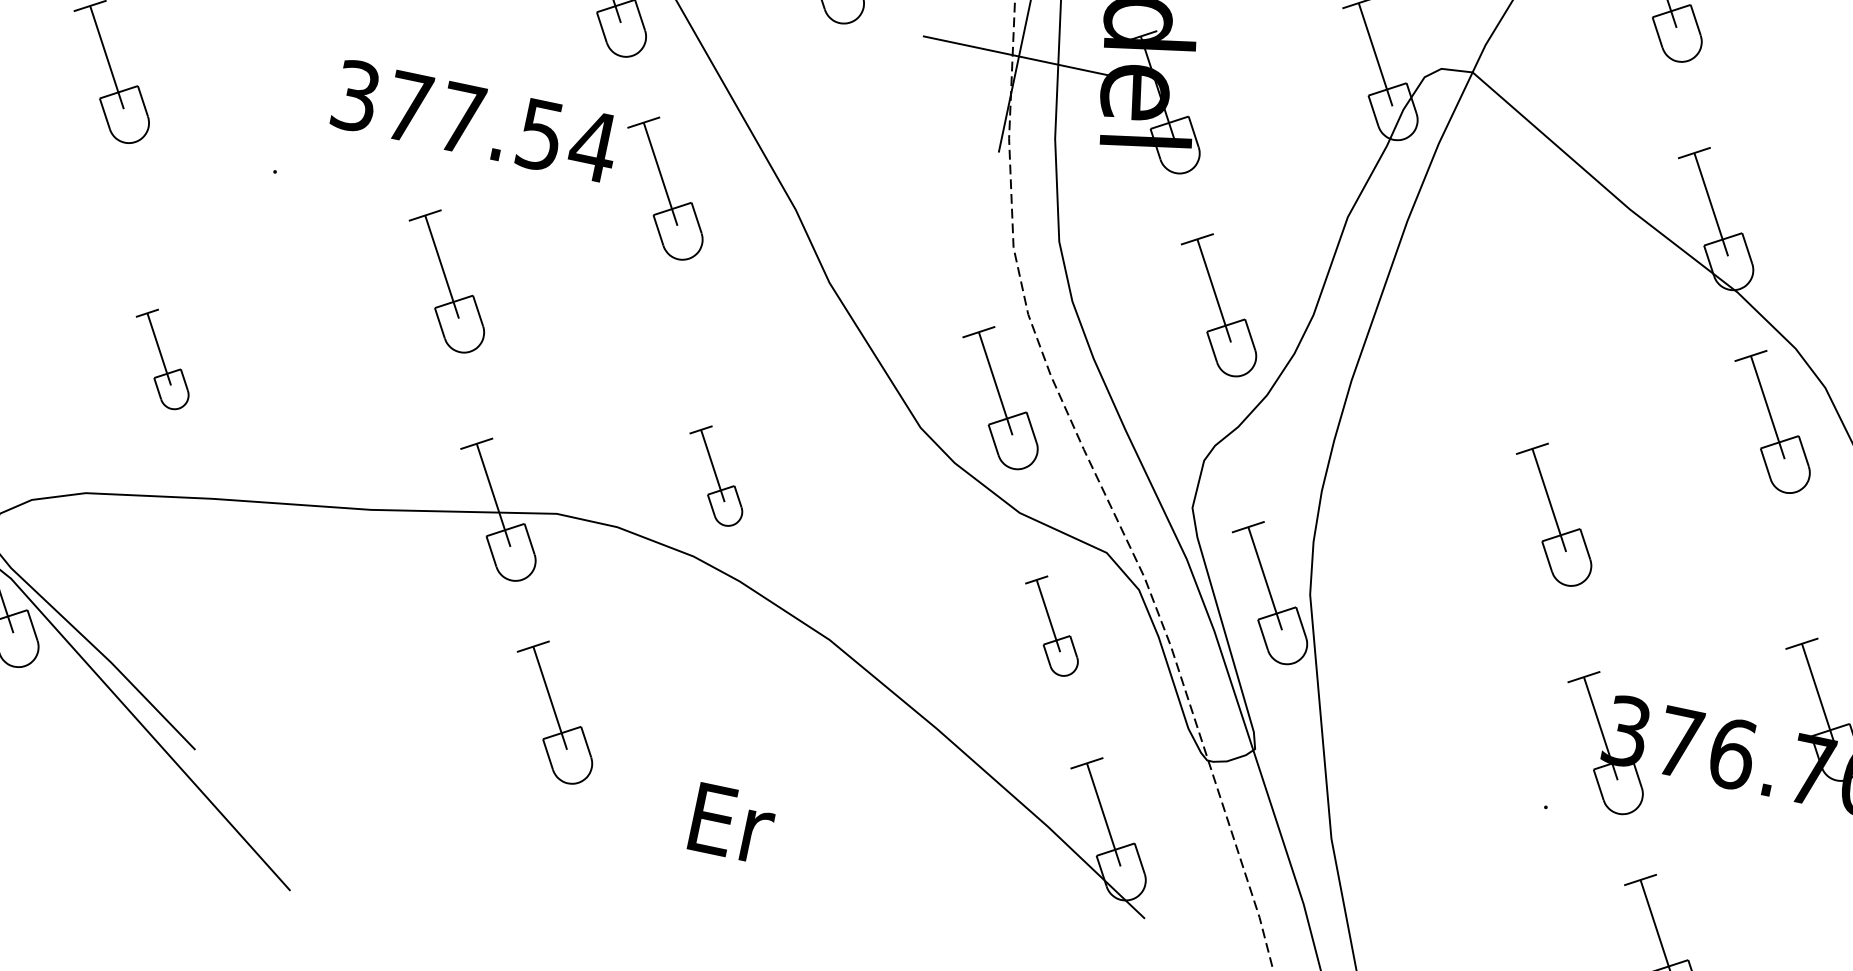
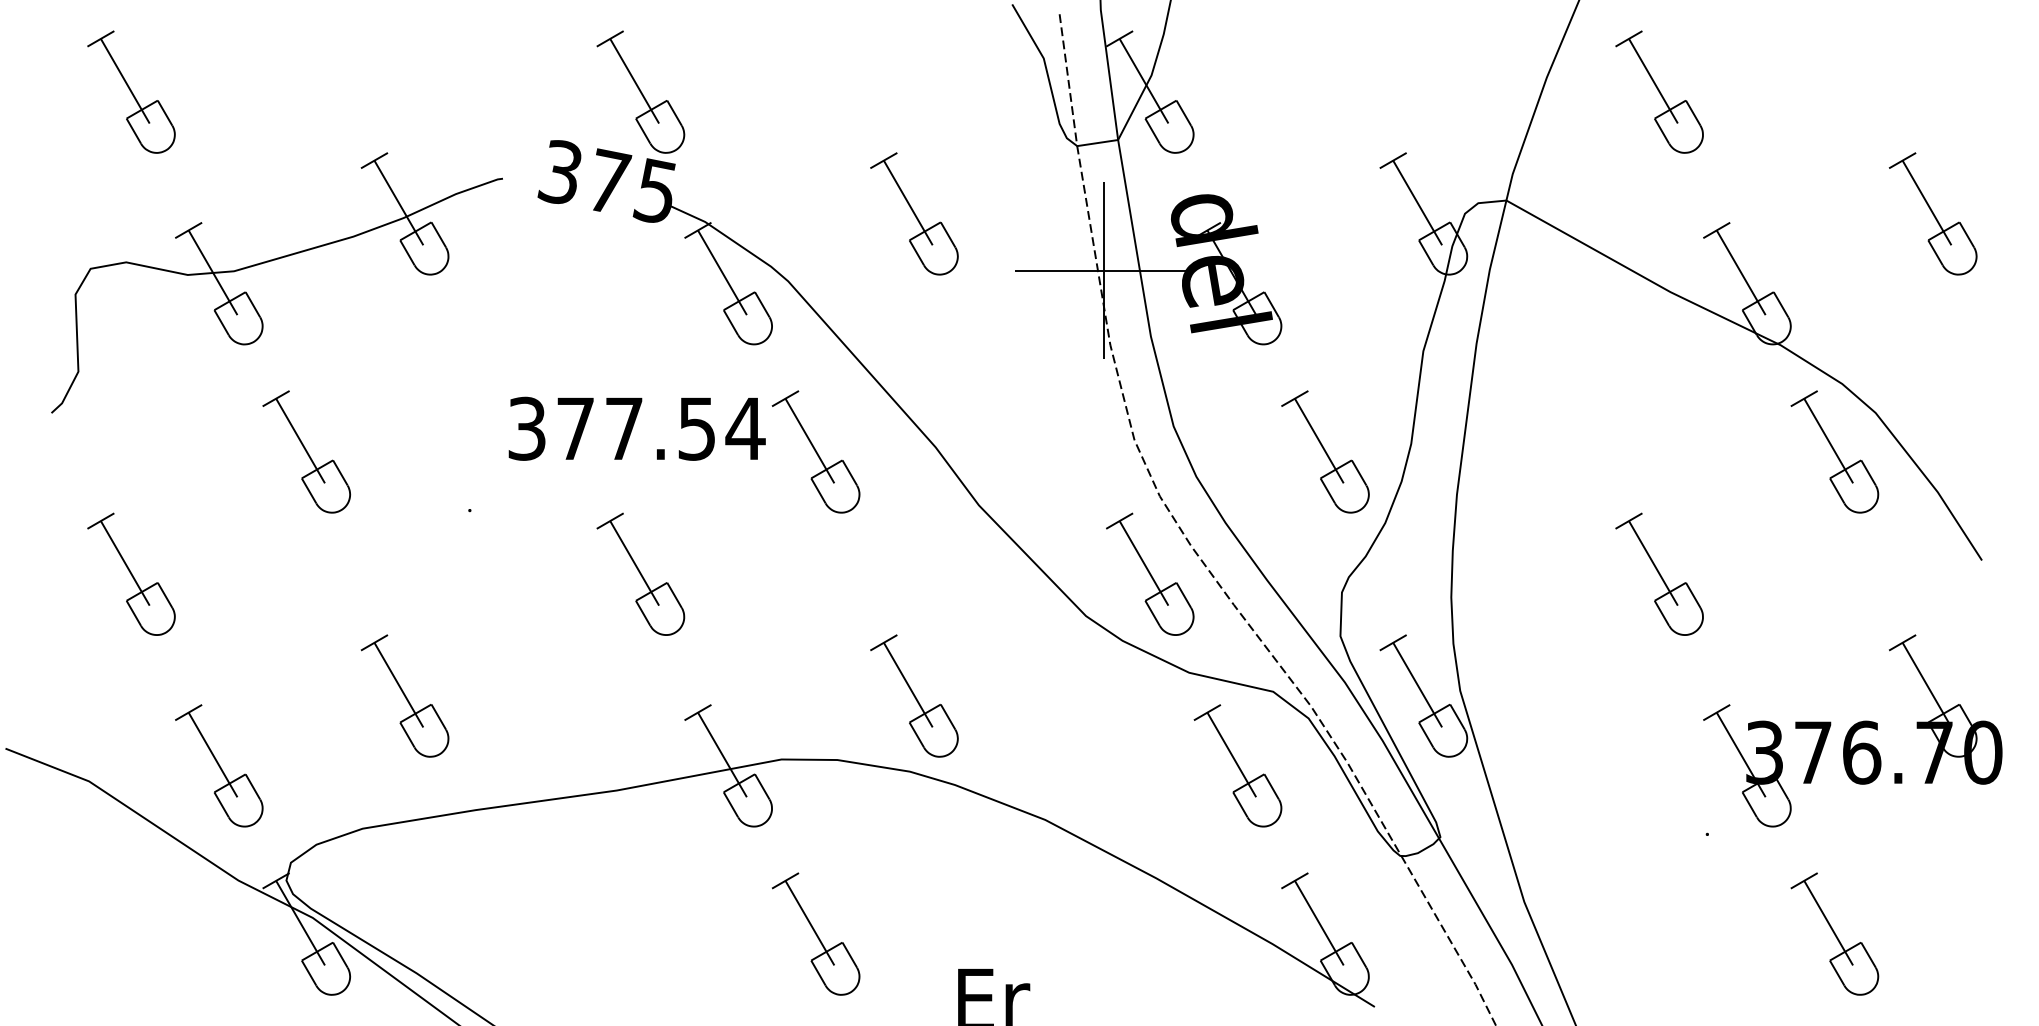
part: (161, 357) -> (404, 695), size x1.43
part: (715, 474) -> (914, 695), size x1.43
part: (1050, 624) -> (1237, 765), size x1.43

